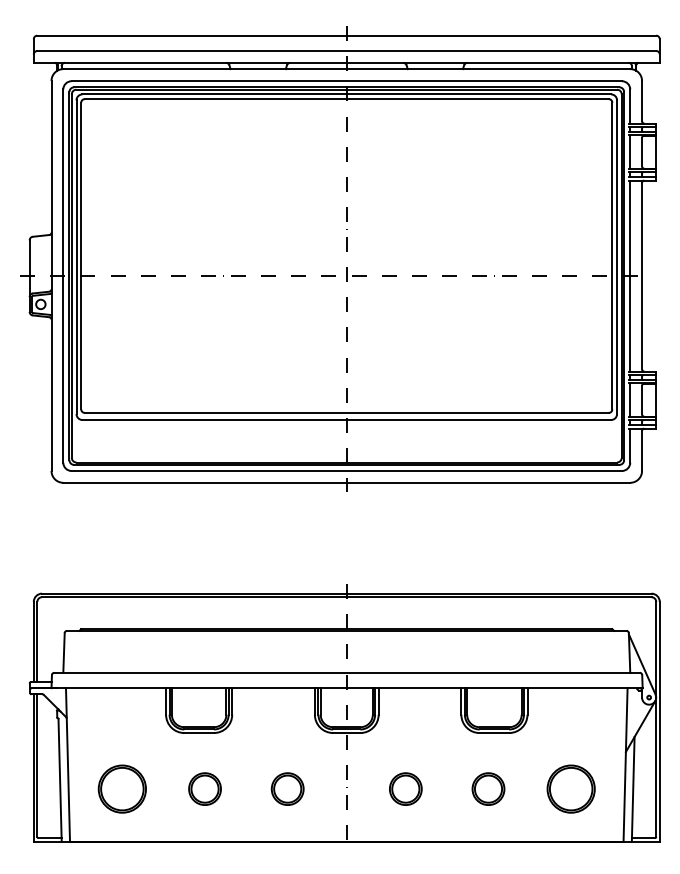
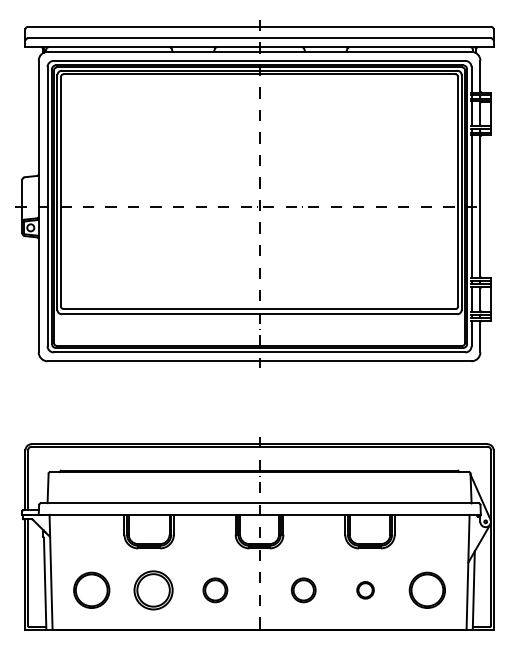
part: (204, 788) -> (153, 589), size x1.6
part: (488, 788) -> (365, 589), size x0.7

